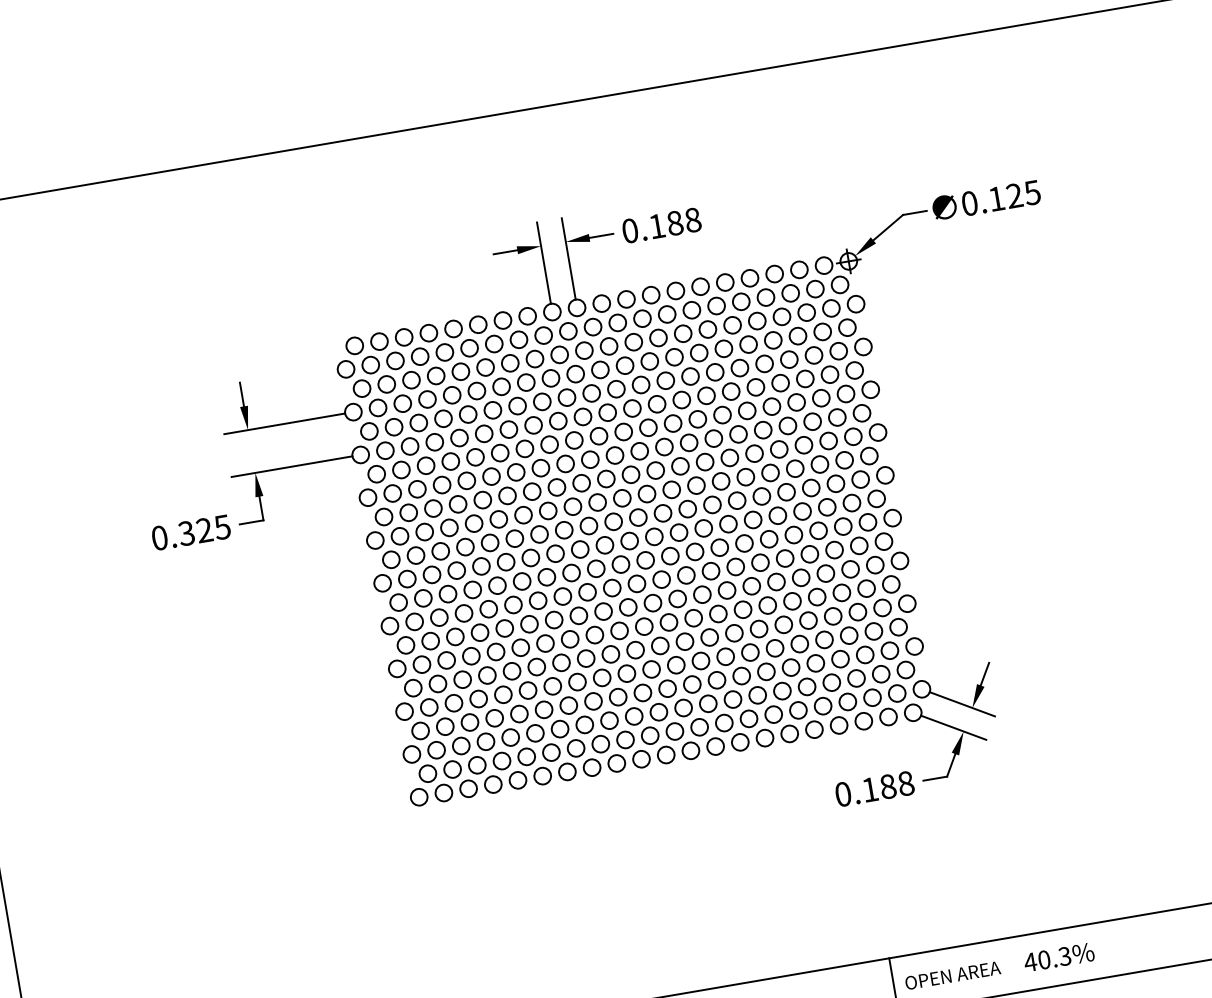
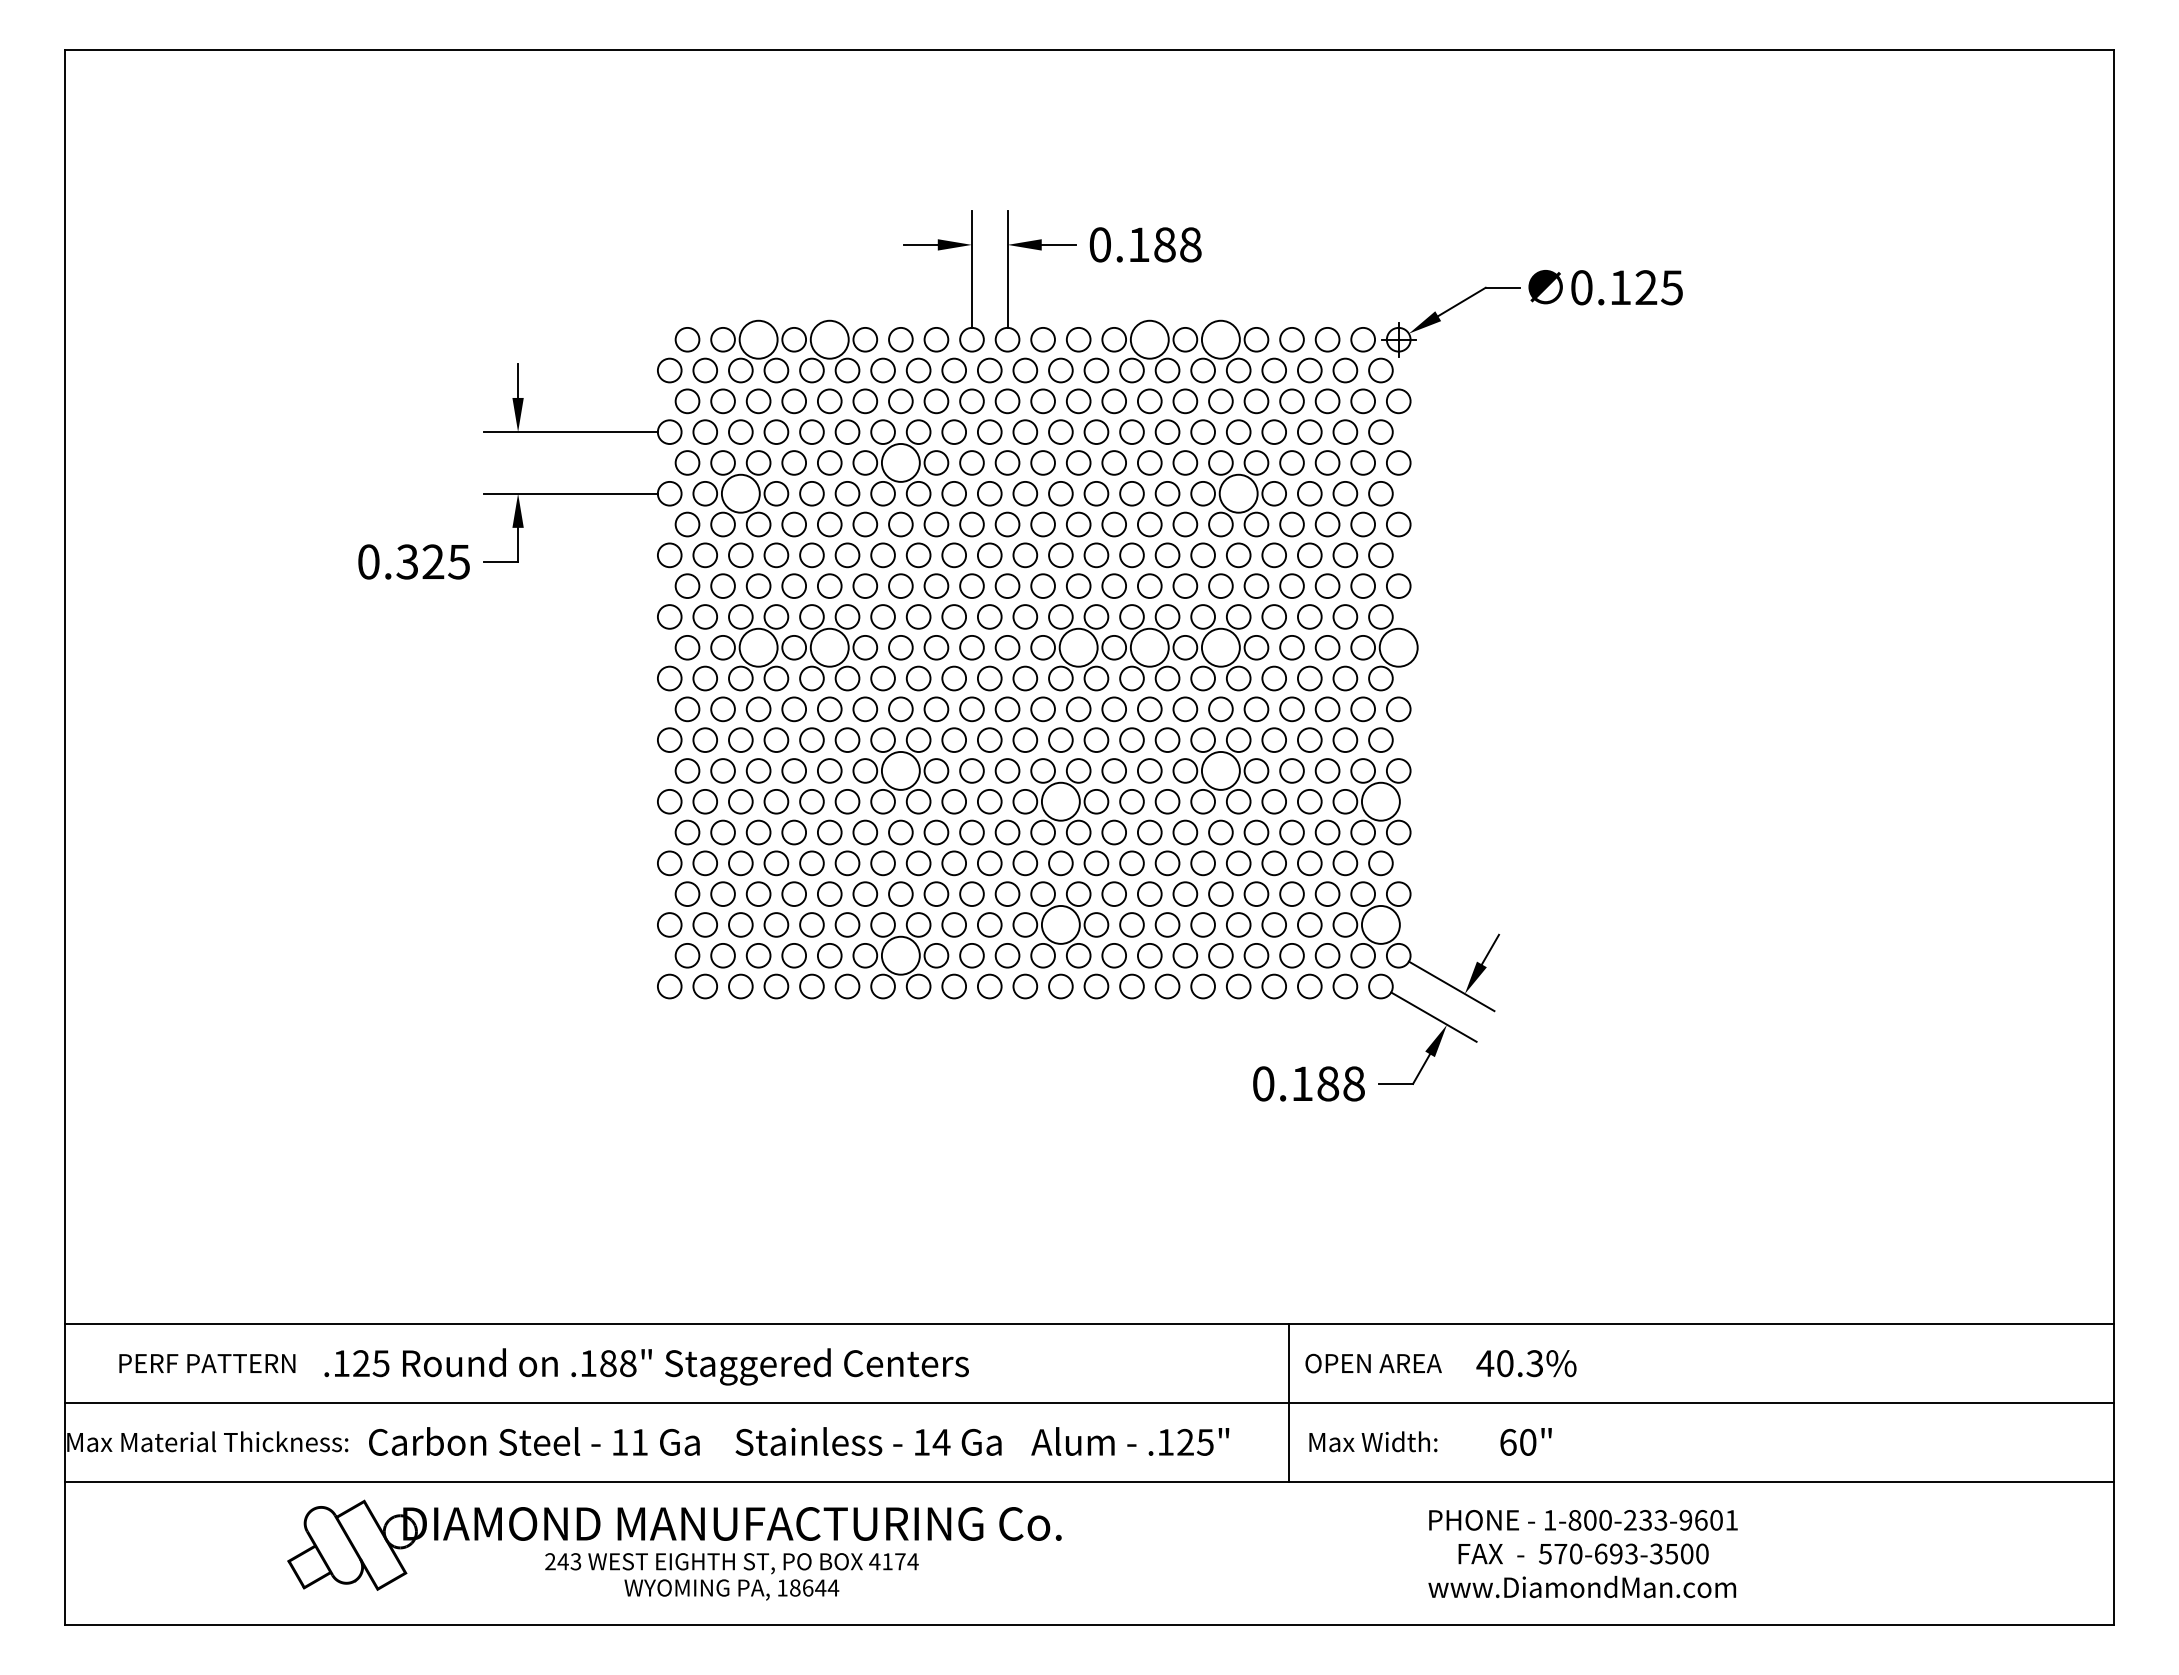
circle: (724, 282) -> (1220, 339), size x1.6
circle: (675, 290) -> (1149, 339), size x1.6
circle: (453, 328) -> (829, 339), size x1.6
circle: (404, 337) -> (758, 339), size x1.6
circle: (755, 387) -> (1238, 493), size x1.6
circle: (517, 405) -> (900, 462), size x1.6
circle: (409, 446) -> (740, 493), size x1.6
circle: (885, 475) -> (1398, 647), size x1.6
circle: (761, 496) -> (1220, 647), size x1.6
circle: (712, 504) -> (1149, 647), size x1.6
circle: (662, 513) -> (1078, 647), size x1.6
circle: (489, 542) -> (829, 647), size x1.6
circle: (440, 551) -> (758, 647), size x1.6
circle: (776, 581) -> (1220, 770), size x1.6
circle: (890, 584) -> (1380, 801), size x1.6
circle: (553, 619) -> (900, 770), size x1.6
circle: (668, 622) -> (1060, 801), size x1.6
circle: (905, 669) -> (1380, 924), size x1.6
circle: (683, 707) -> (1060, 924), size x1.6
circle: (575, 748) -> (900, 955), size x1.6

